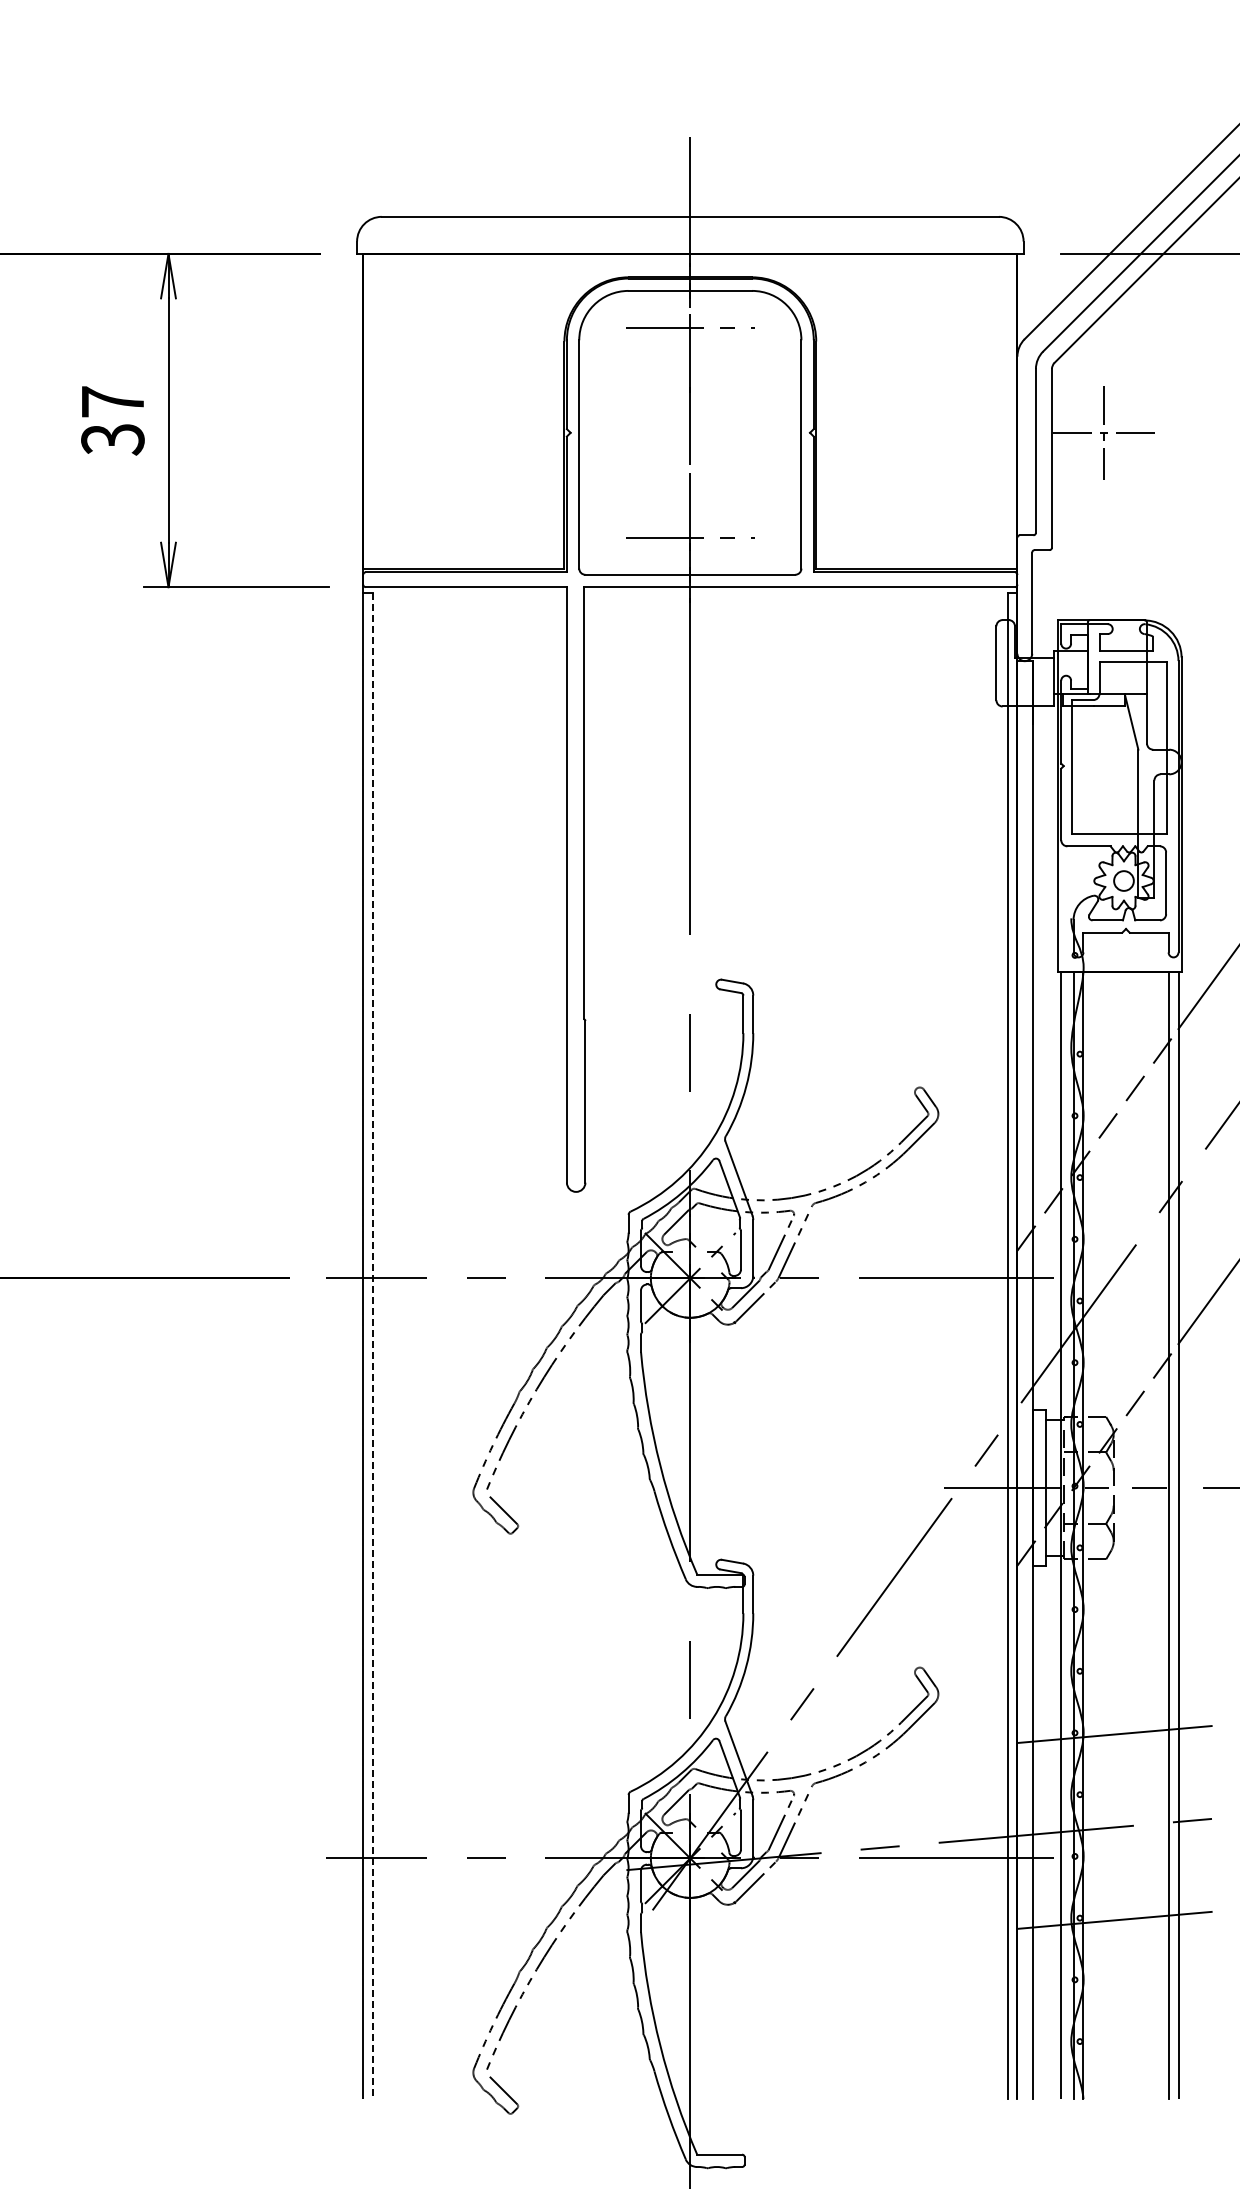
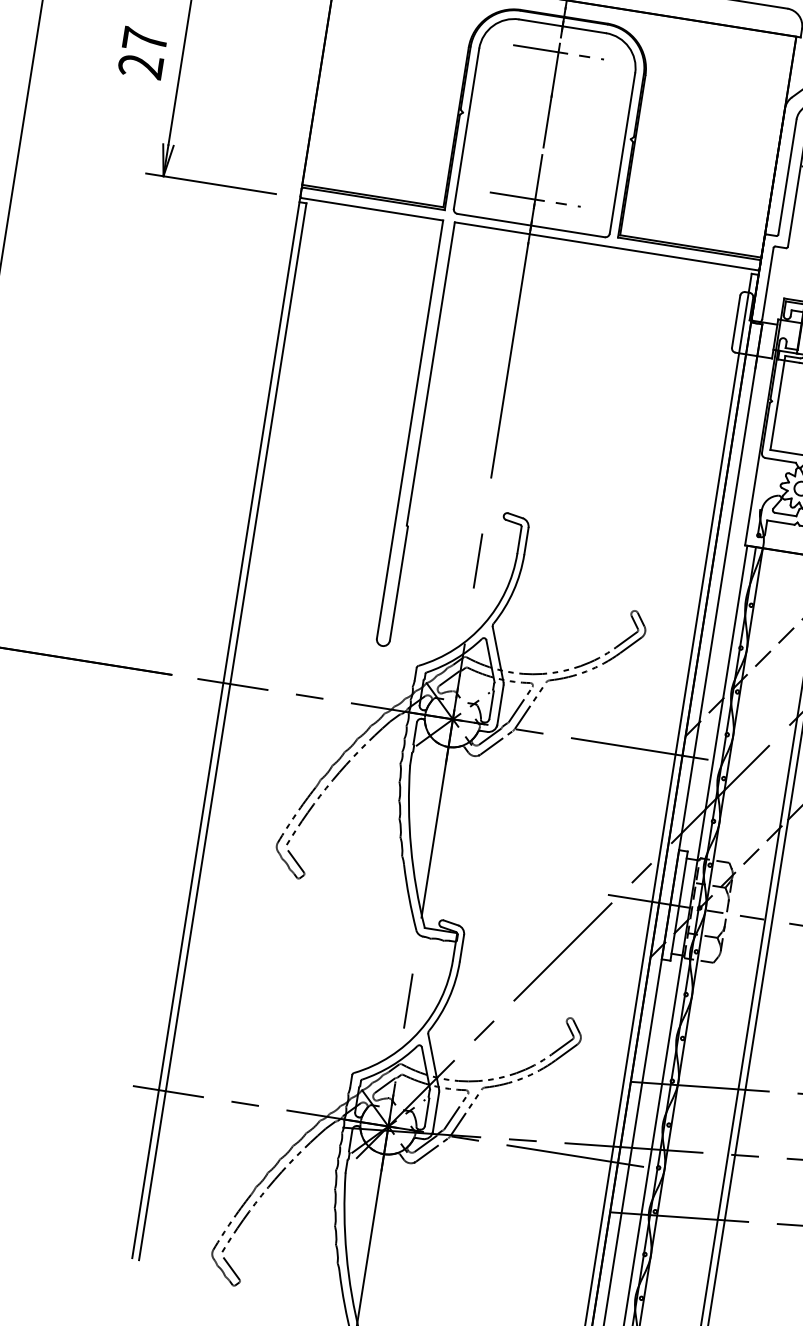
text: (112, 439) -> (140, 66), 37 -> 27
line: (373, 1346) -> (222, 731), dashed -> solid

